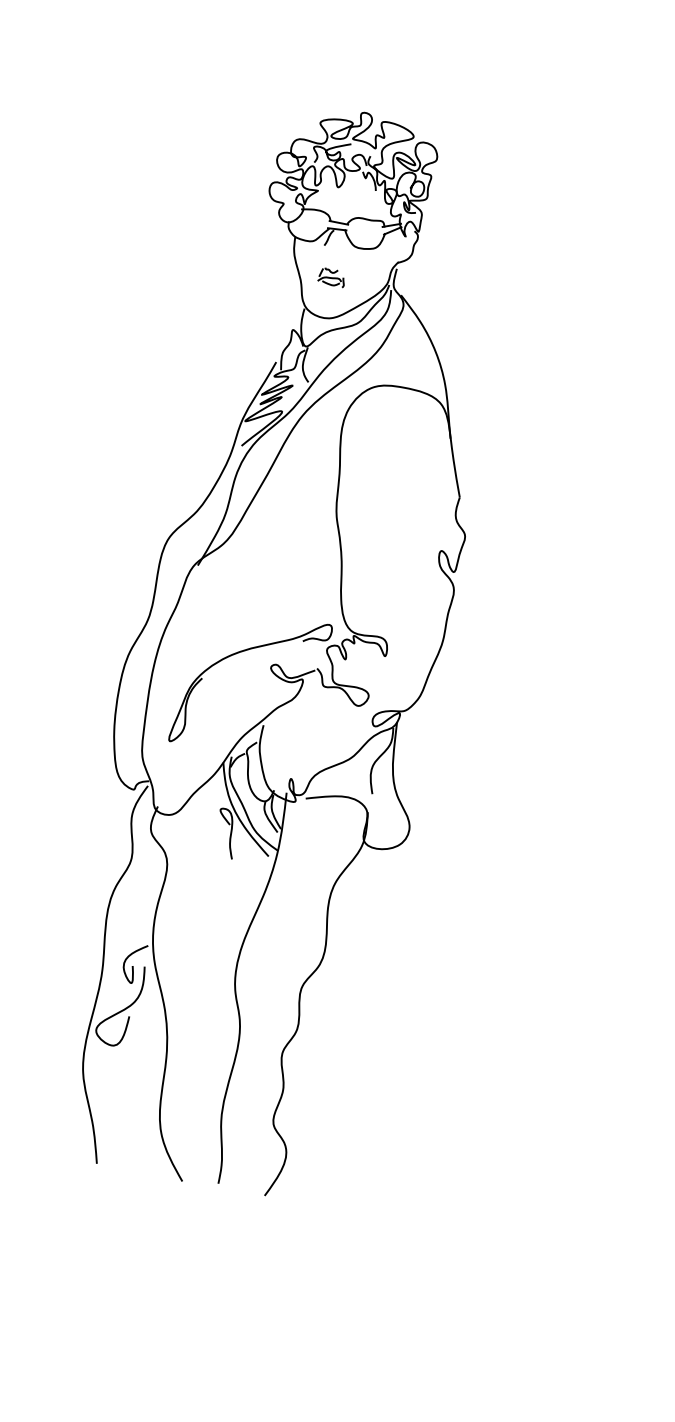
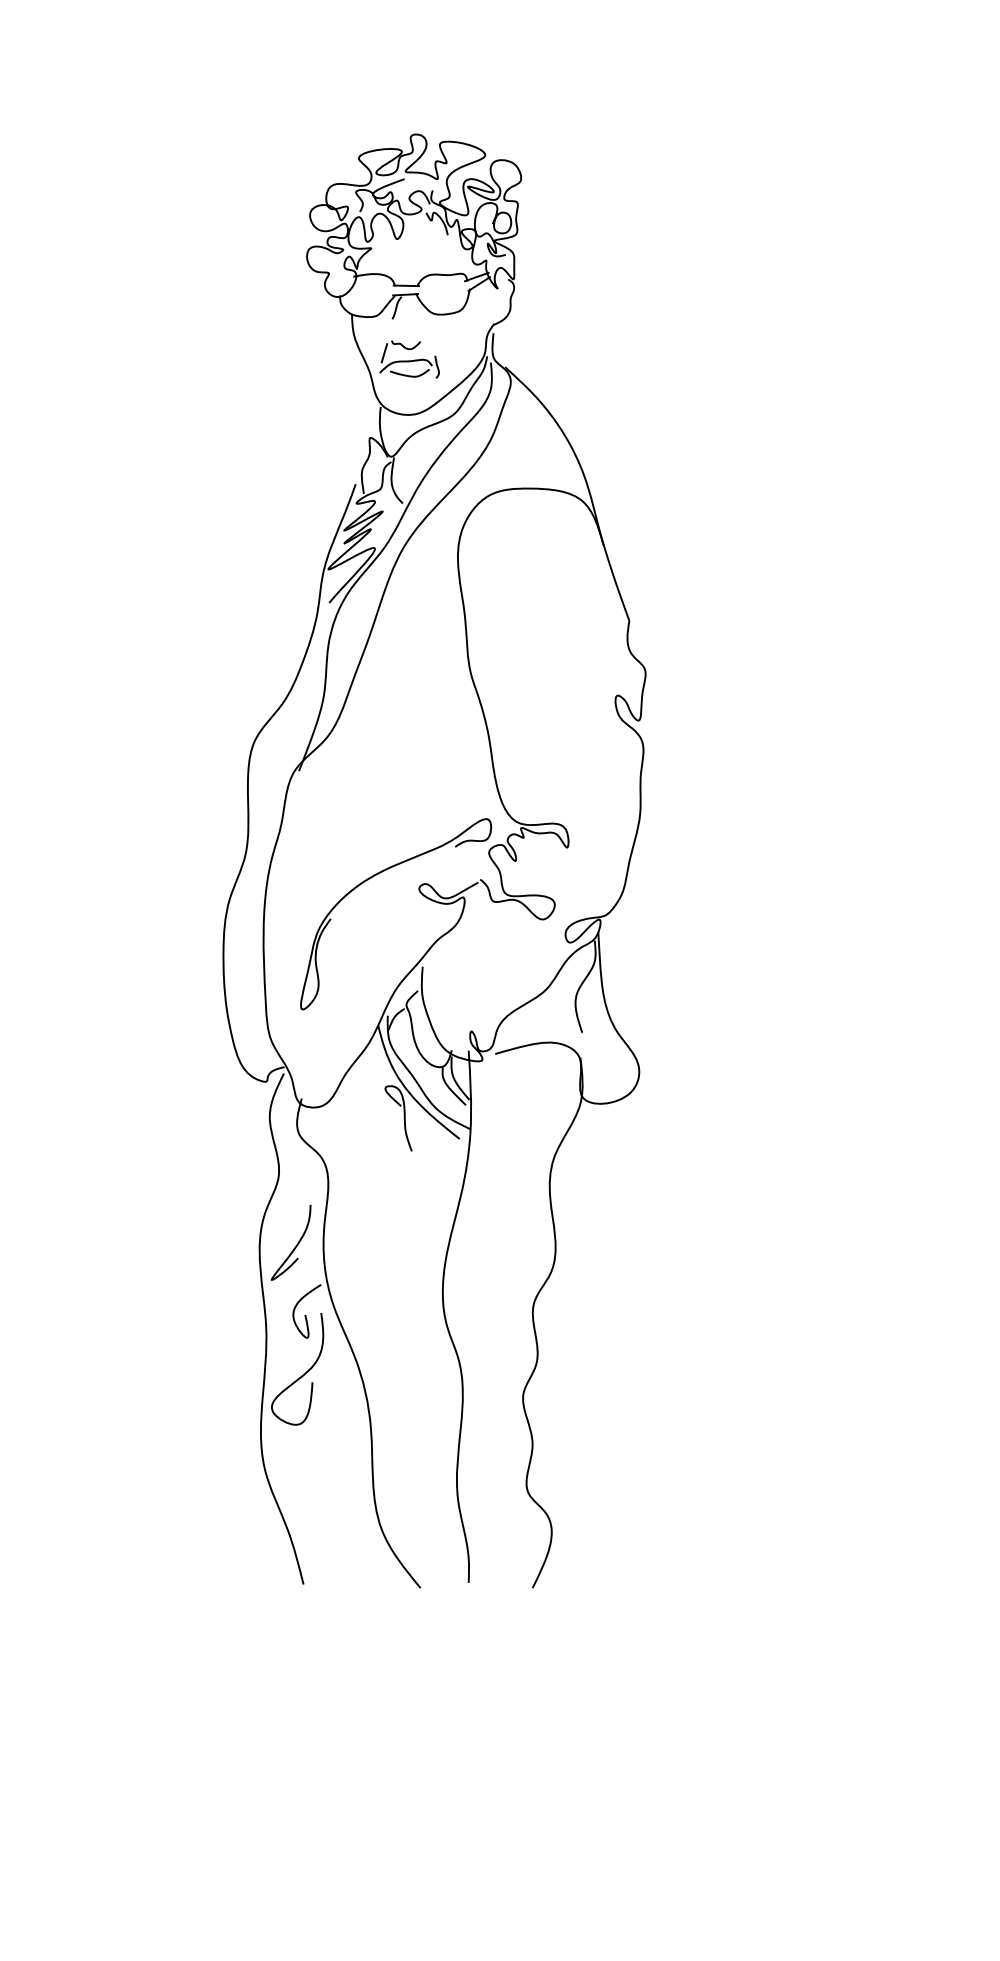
part: (331, 277) -> (409, 359), size x1.67
curve: (134, 913) -> (295, 1245), added

